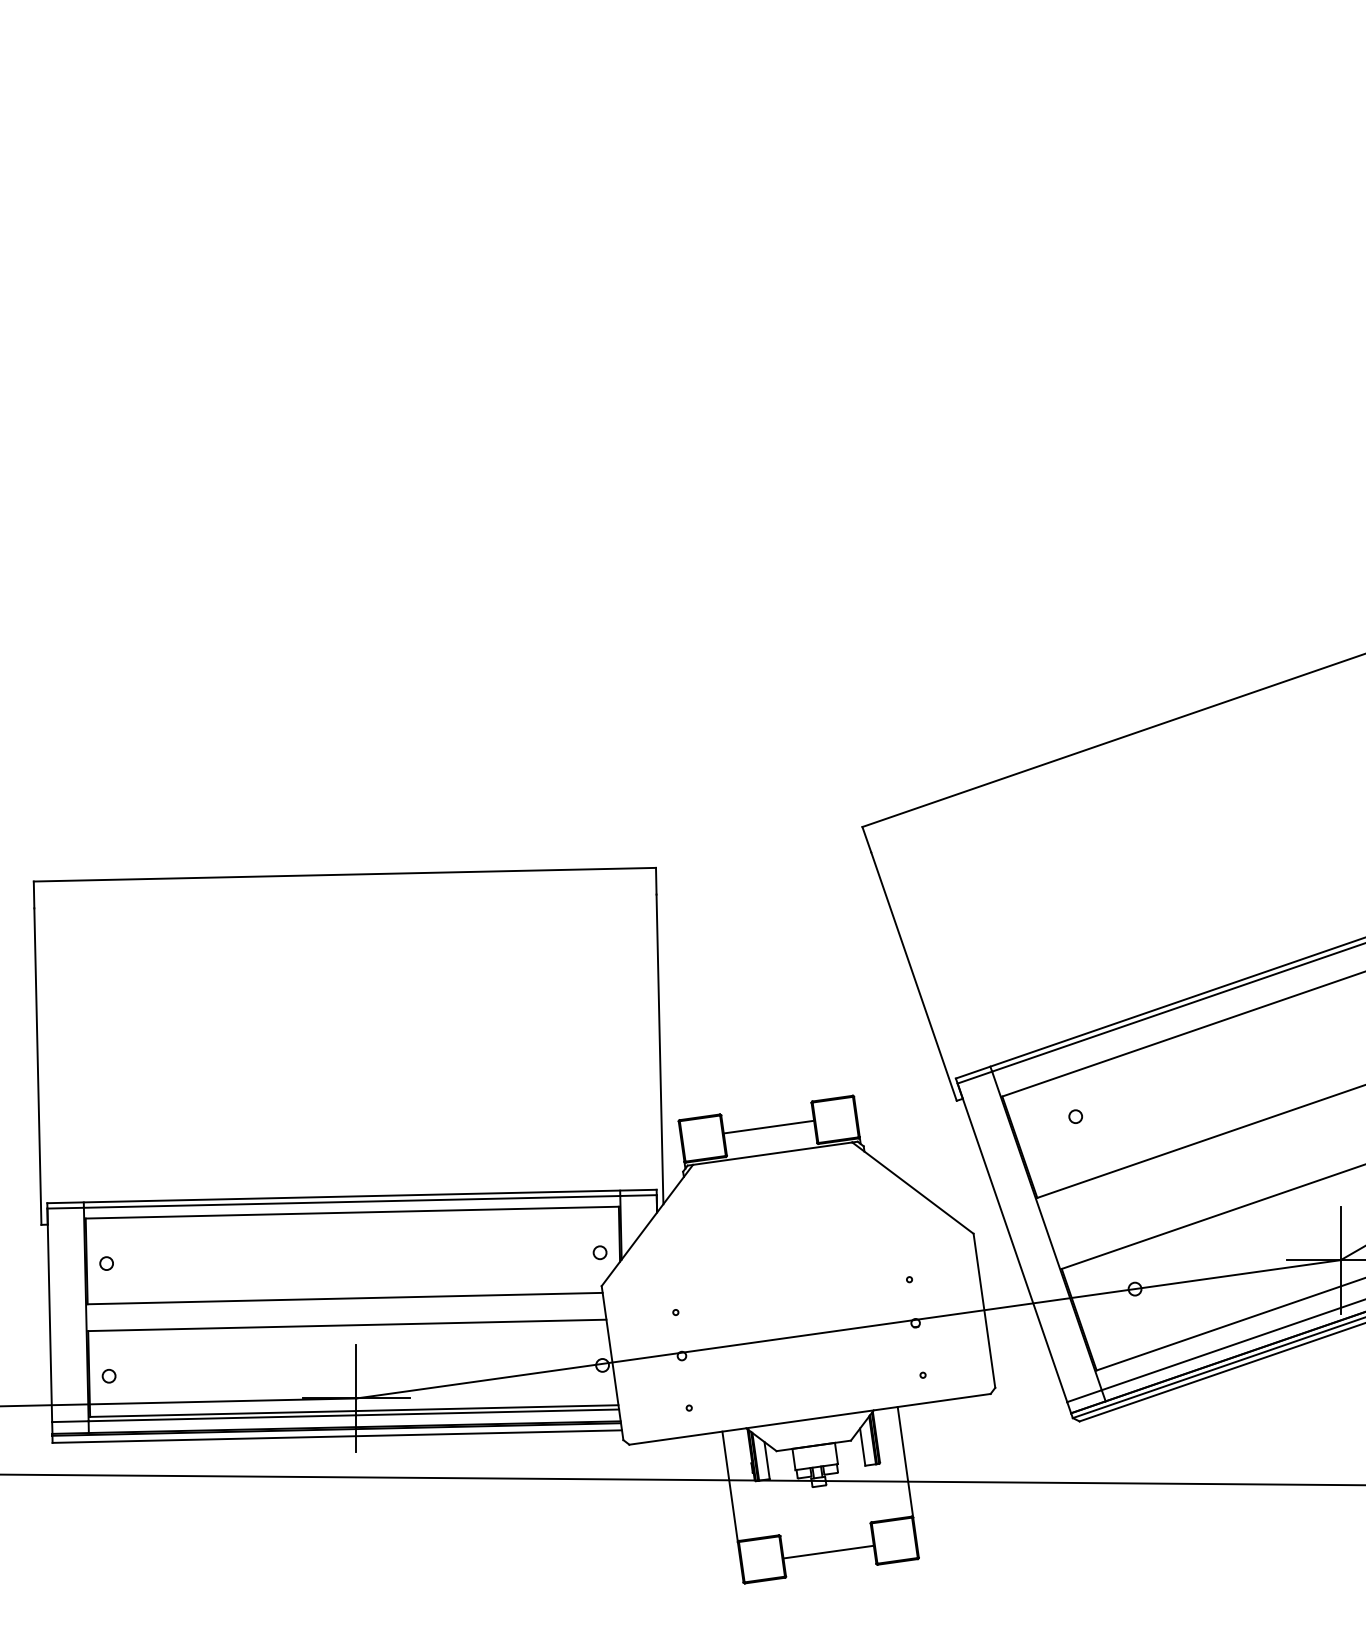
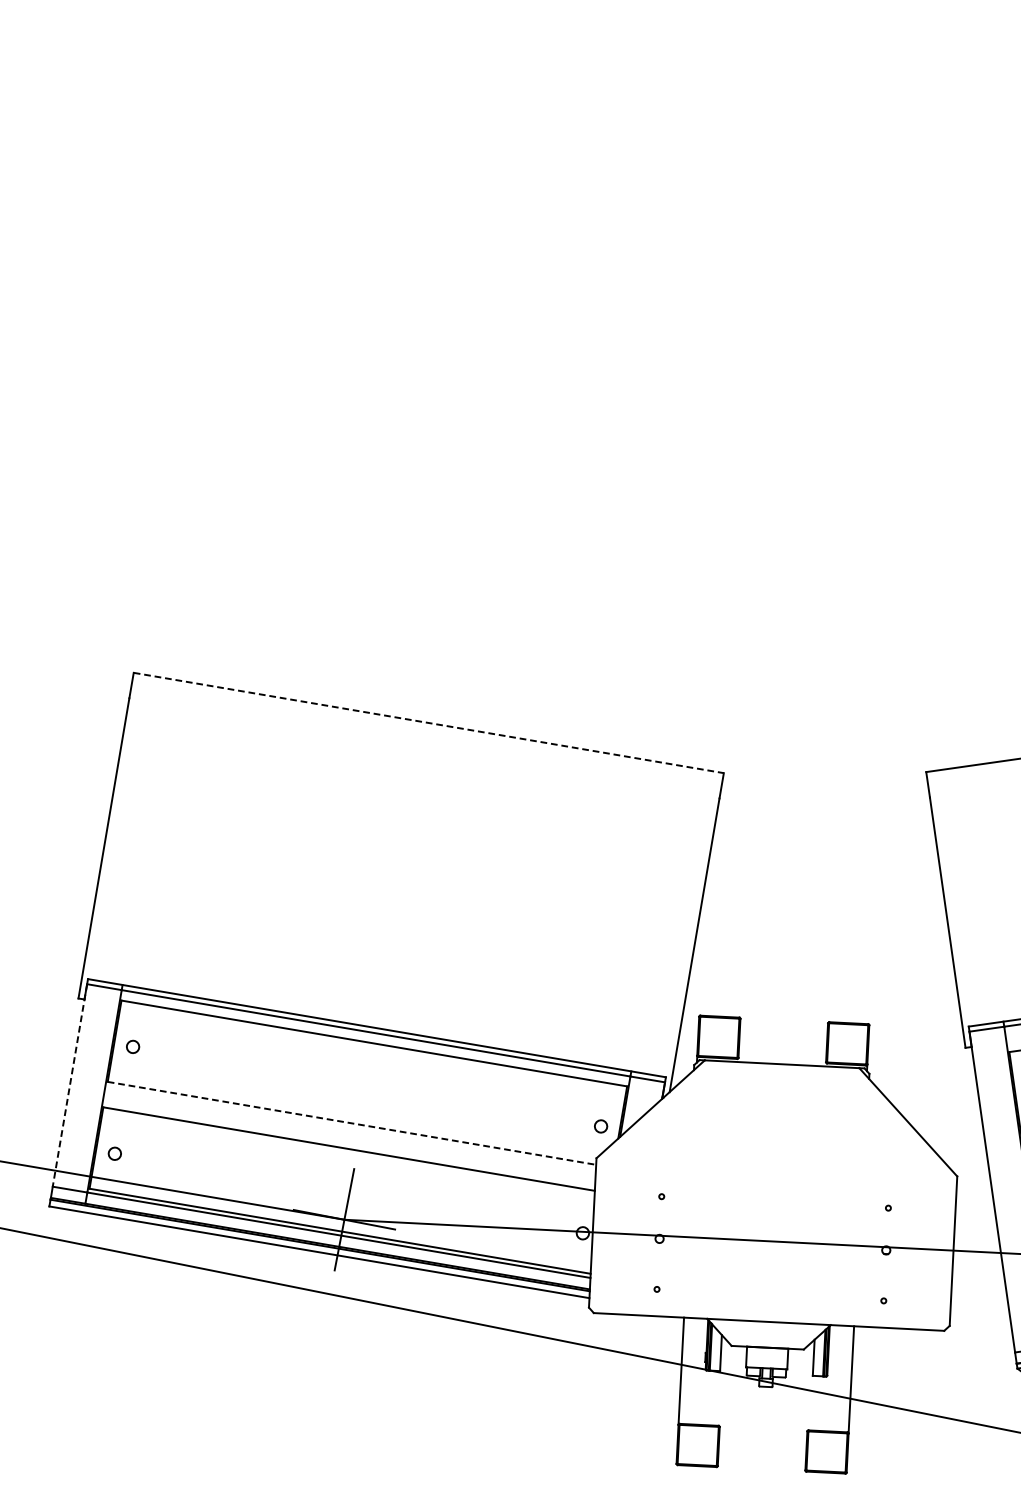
line: (345, 874) -> (429, 722), solid -> dashed
line: (768, 1126) -> (783, 1037), removed
line: (345, 1298) -> (352, 1123), solid -> dashed
line: (49, 1315) -> (69, 1085), solid -> dashed
line: (828, 1551) -> (762, 1450), removed

